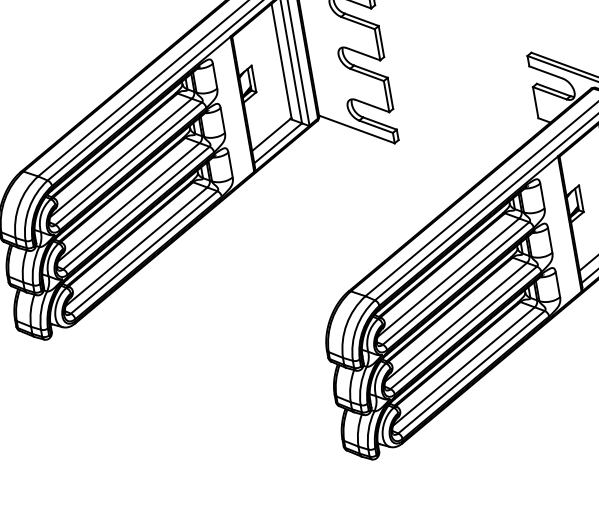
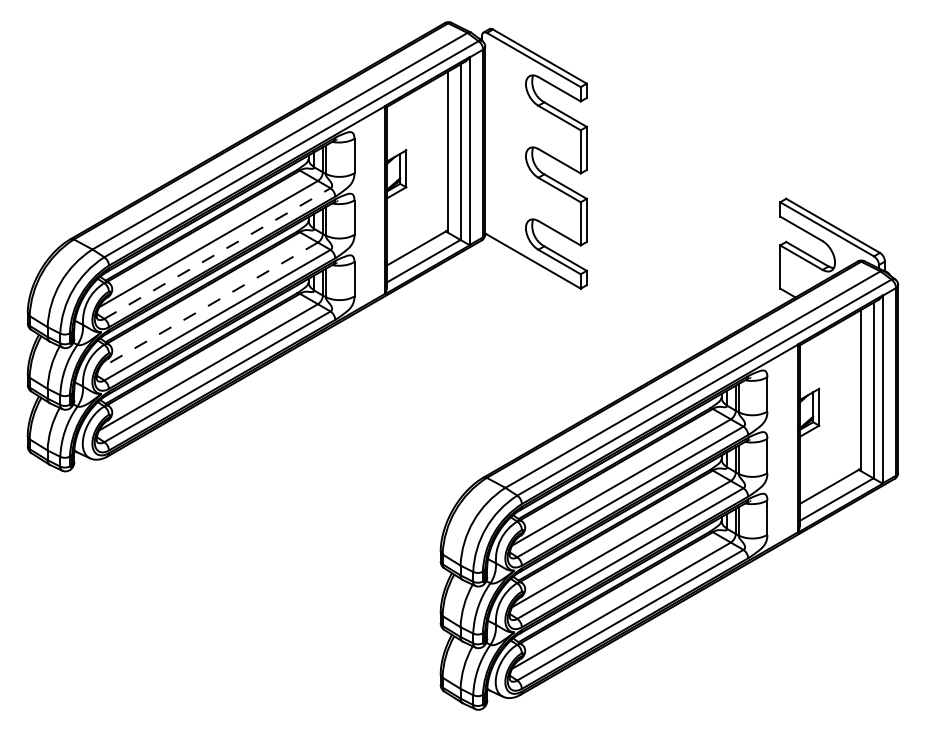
line: (128, 163) -> (217, 253), solid -> dashed
line: (128, 202) -> (208, 306), solid -> dashed

